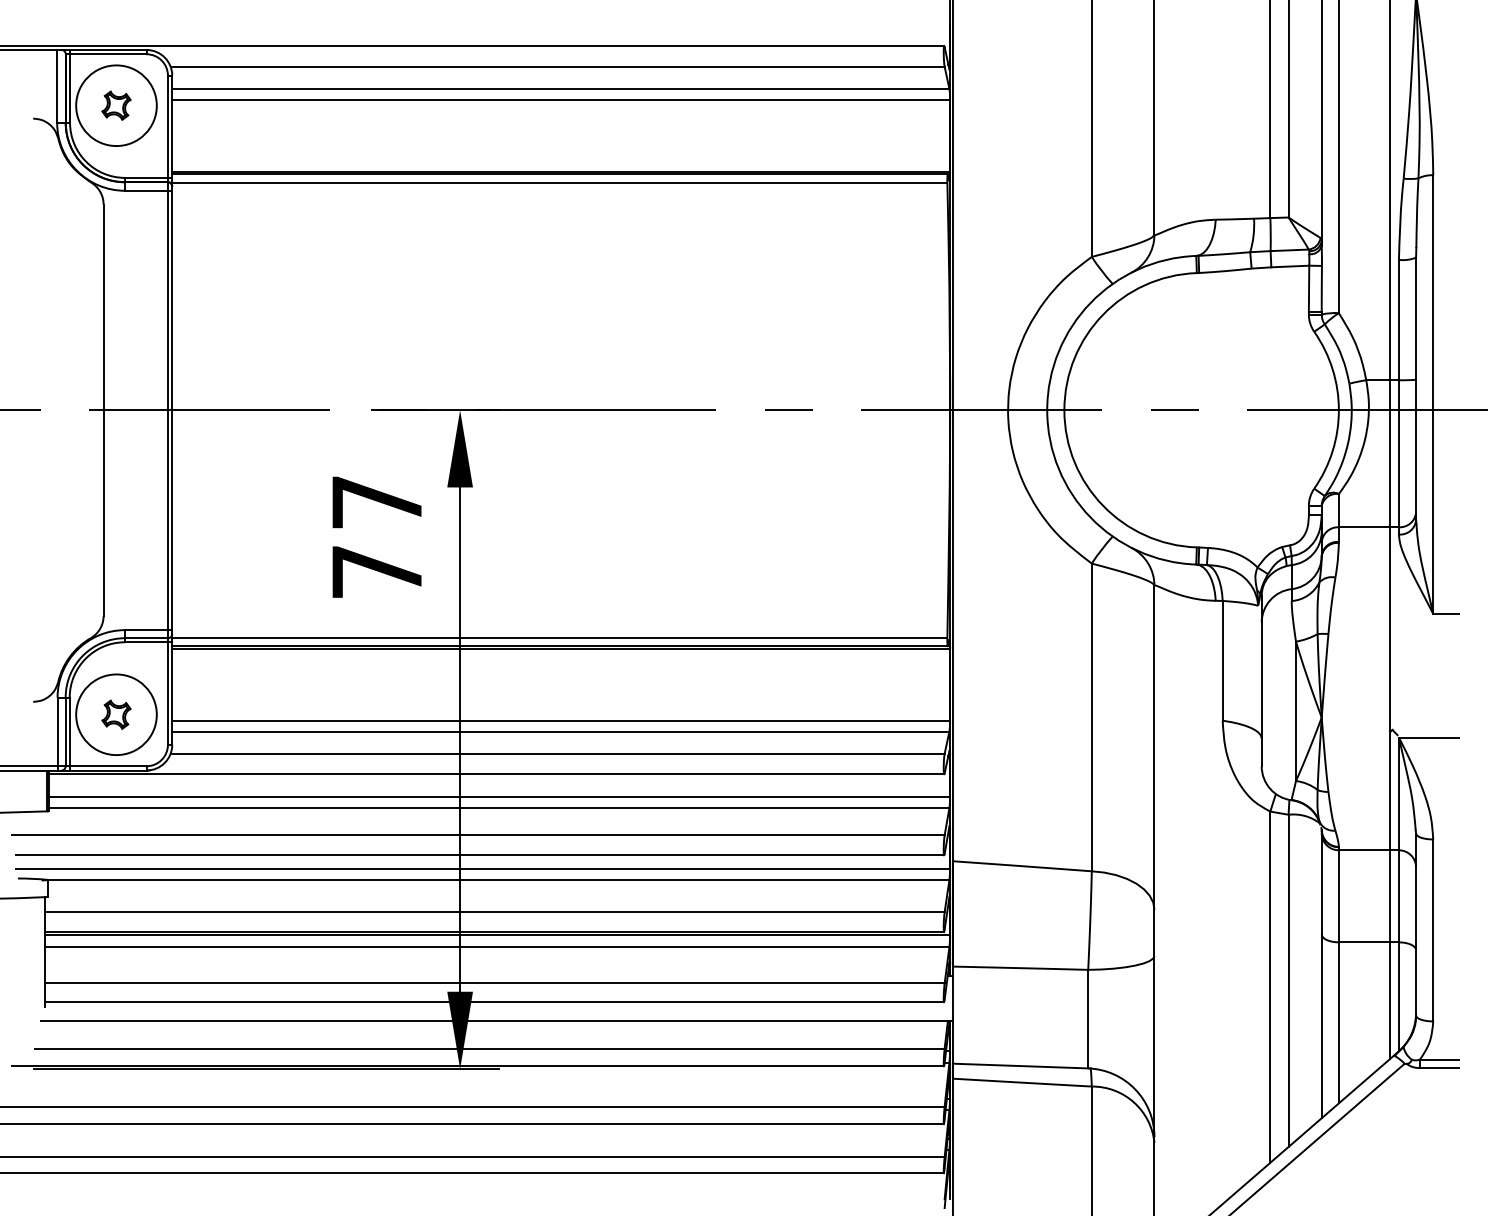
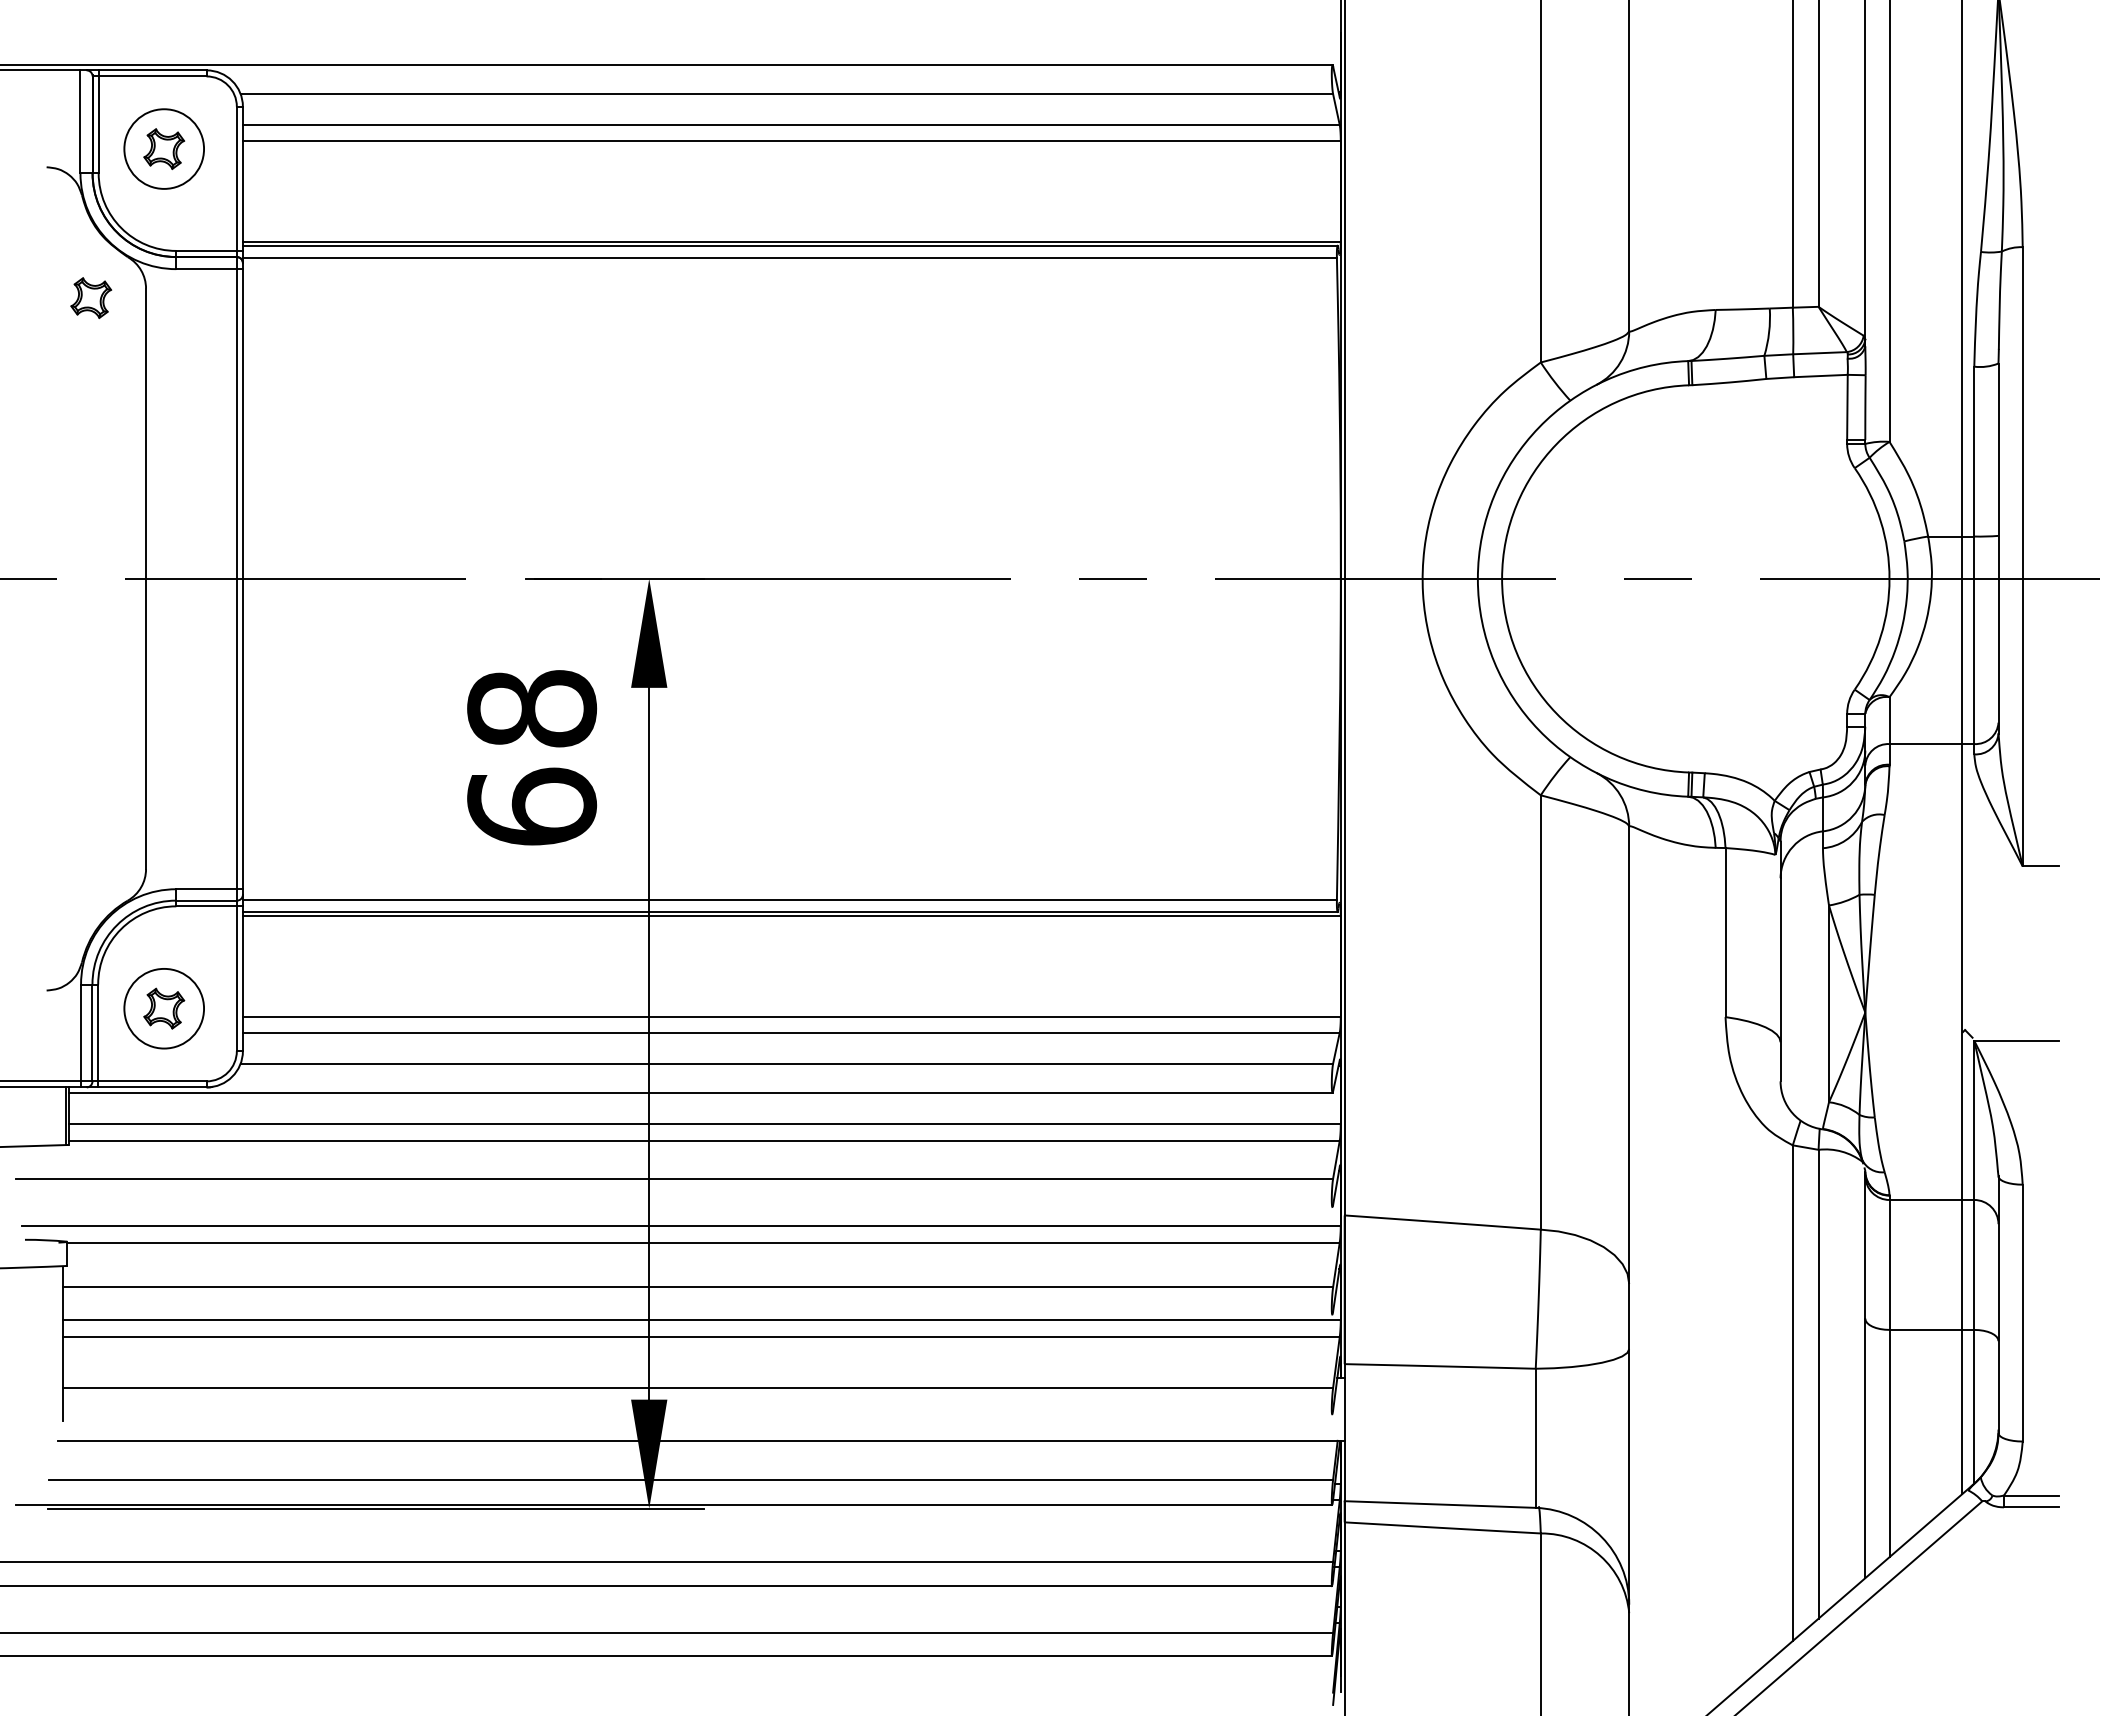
circle: (116, 106) -> (164, 149), size x0.7
part: (64, 210) -> (91, 297), added
text: (377, 536) -> (532, 757), 77 -> 68
circle: (116, 714) -> (164, 1008), size x0.7
line: (480, 854) -> (677, 1206), removed
line: (494, 931) -> (697, 1314), removed
line: (494, 1002) -> (697, 1414), removed

